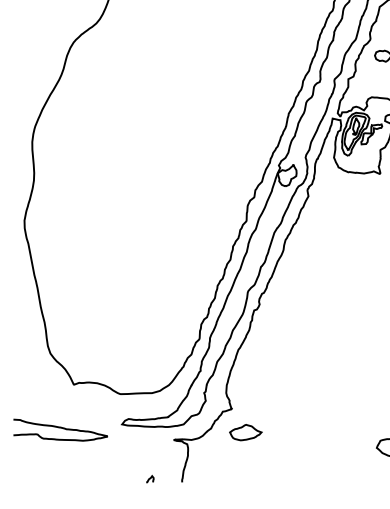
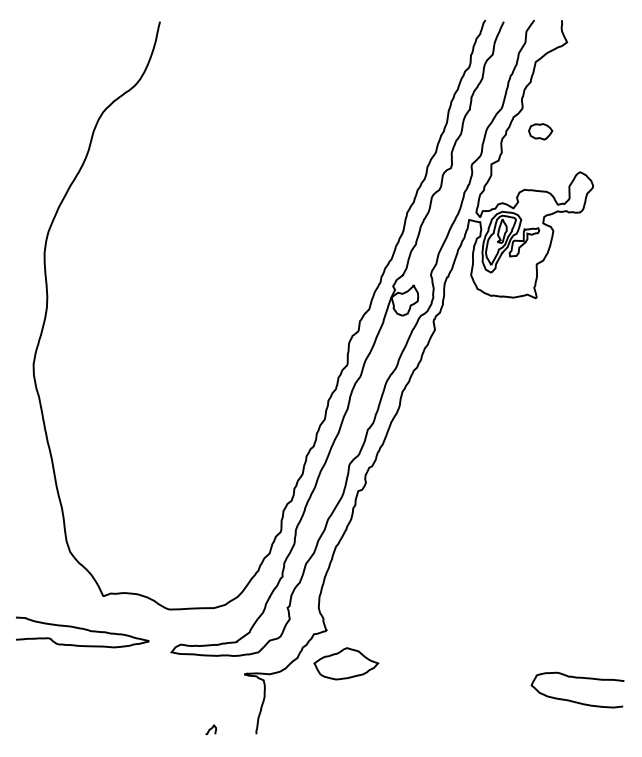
curve: (61, 428) -> (84, 630), moved
part: (245, 432) -> (346, 663), size x1.43

